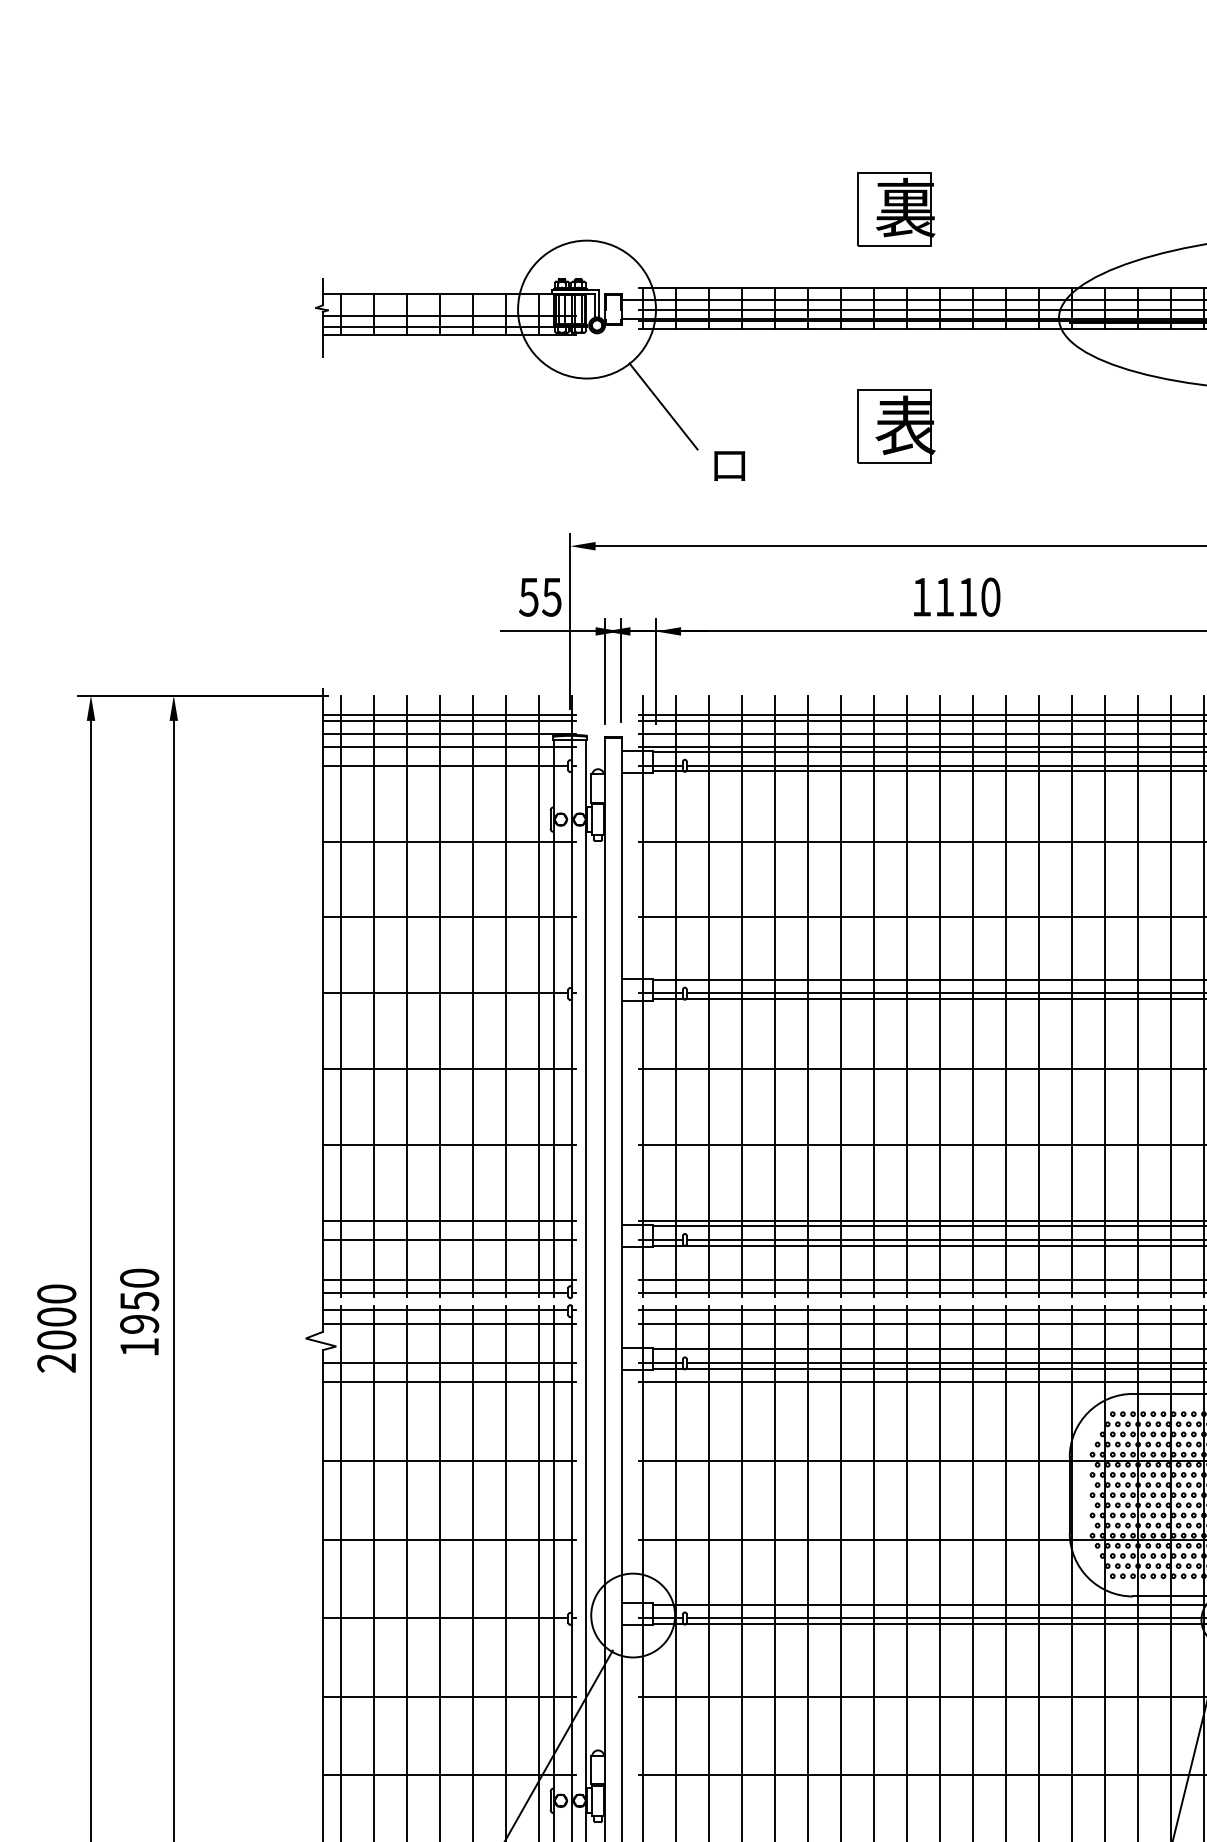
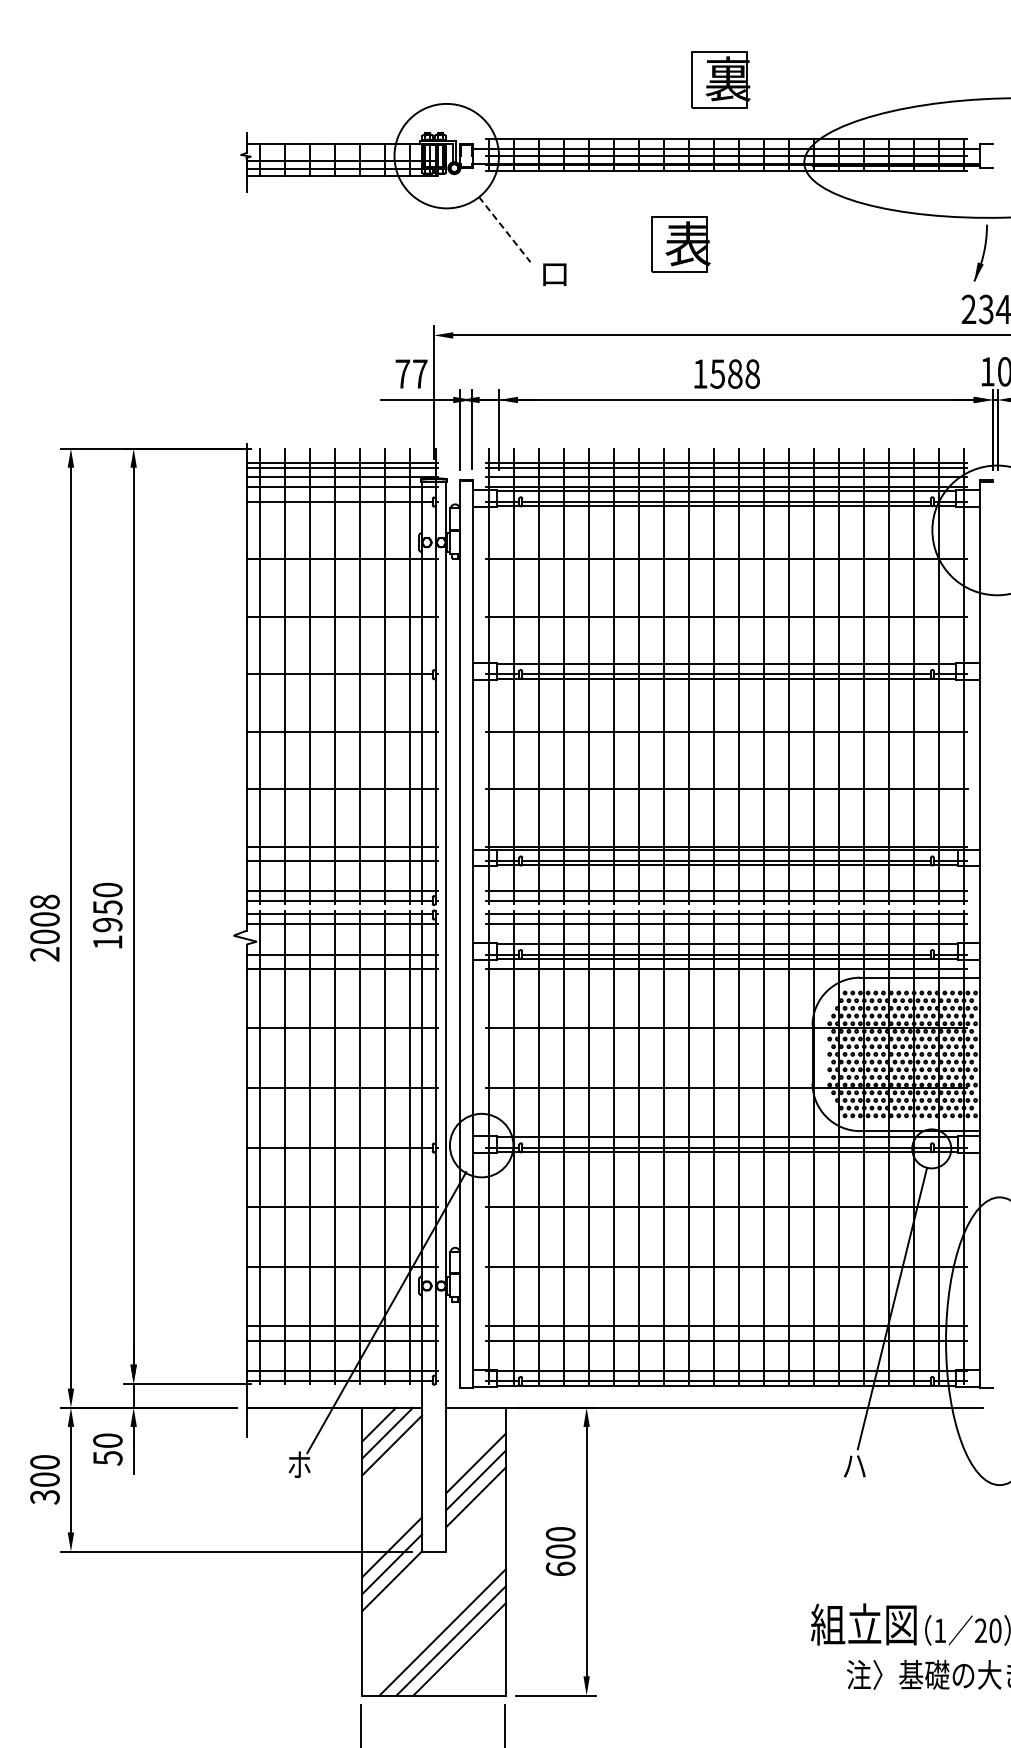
part: (895, 208) -> (720, 79), moved
line: (663, 406) -> (504, 229), solid -> dashed
text: (540, 596) -> (411, 373), 55 -> 77
text: (966, 596) -> (734, 373), 1110 -> 1588
text: (56, 1293) -> (44, 901), 2000 -> 2008

